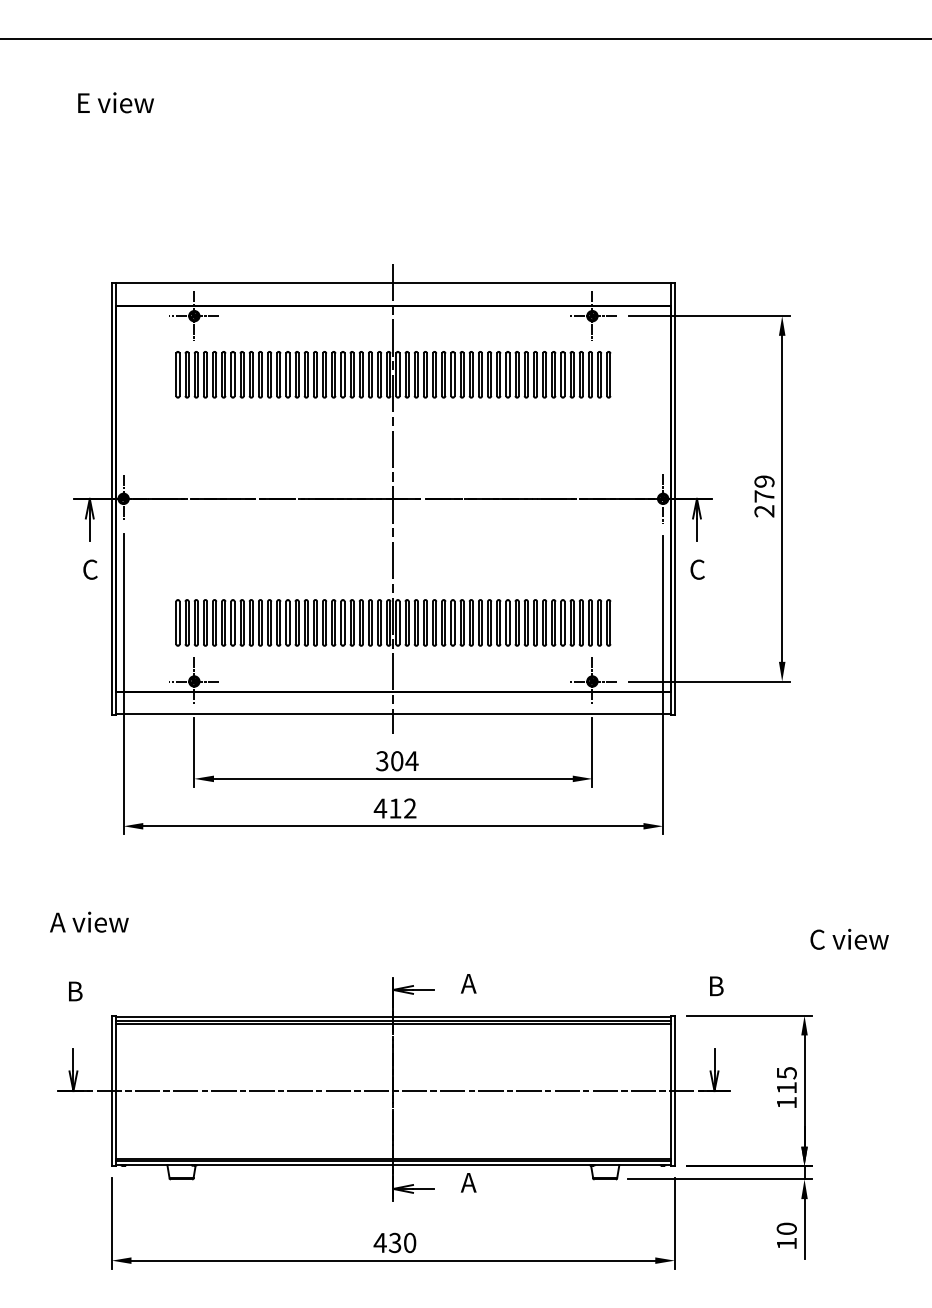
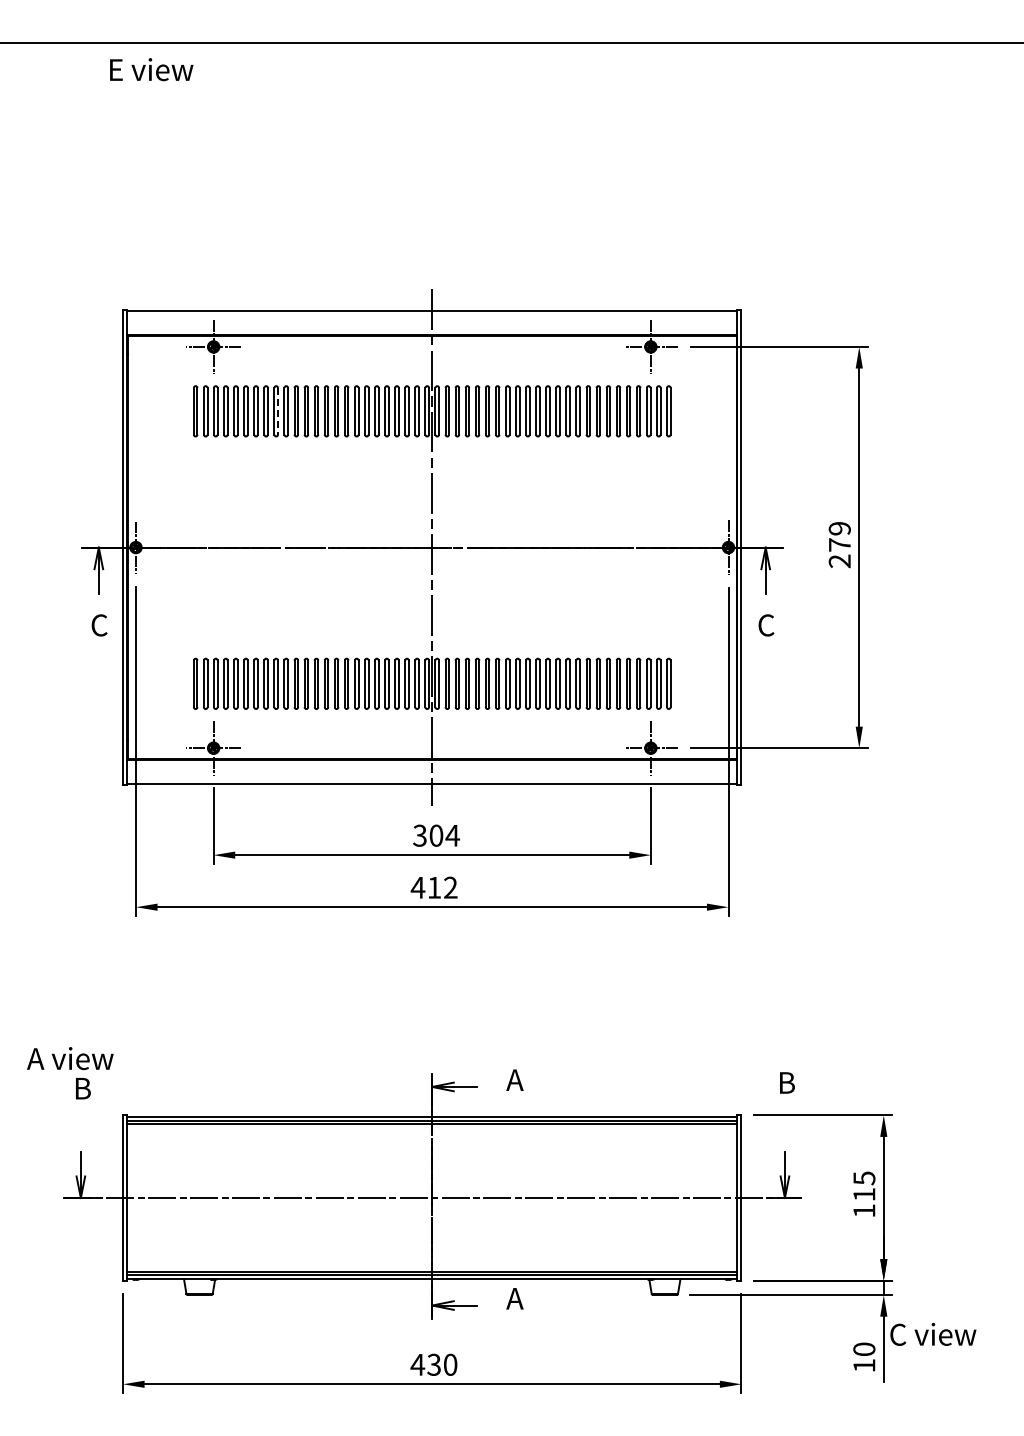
text: (115, 102) -> (151, 69), moved
line: (253, 374) -> (278, 411), solid -> dashed
text: (89, 922) -> (70, 1058), moved
text: (849, 938) -> (933, 1333), moved

